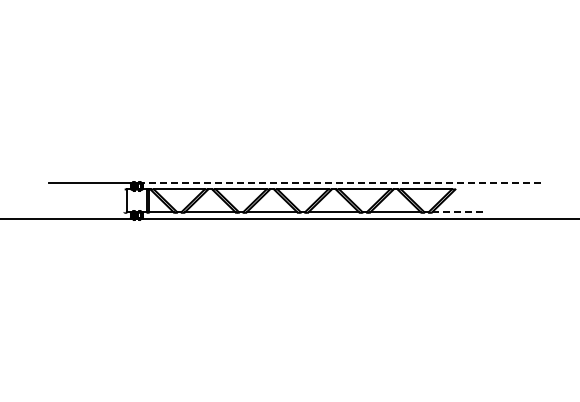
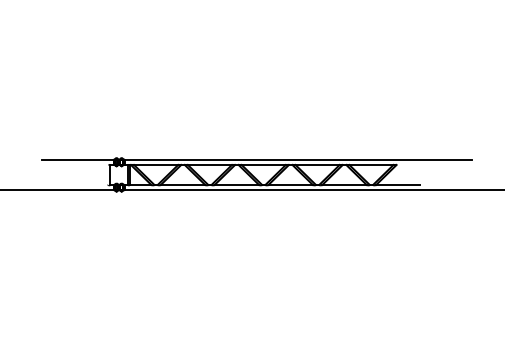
line: (341, 183) -> (297, 159), dashed -> solid
line: (456, 212) -> (397, 185), dashed -> solid

